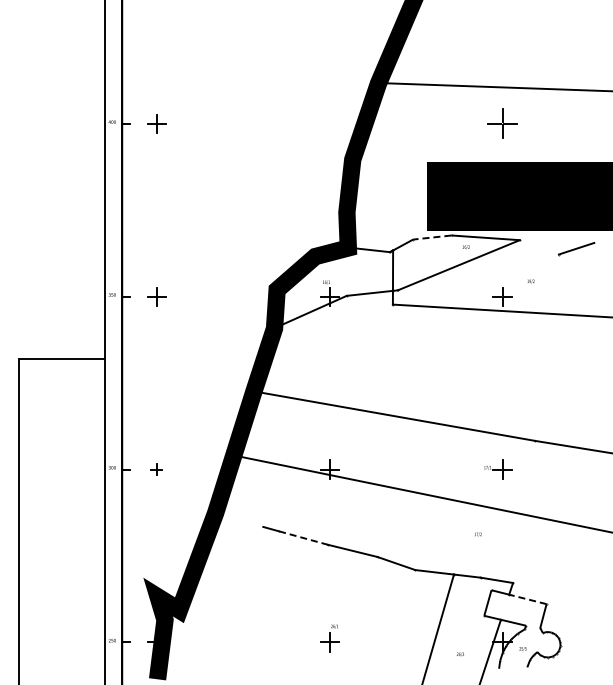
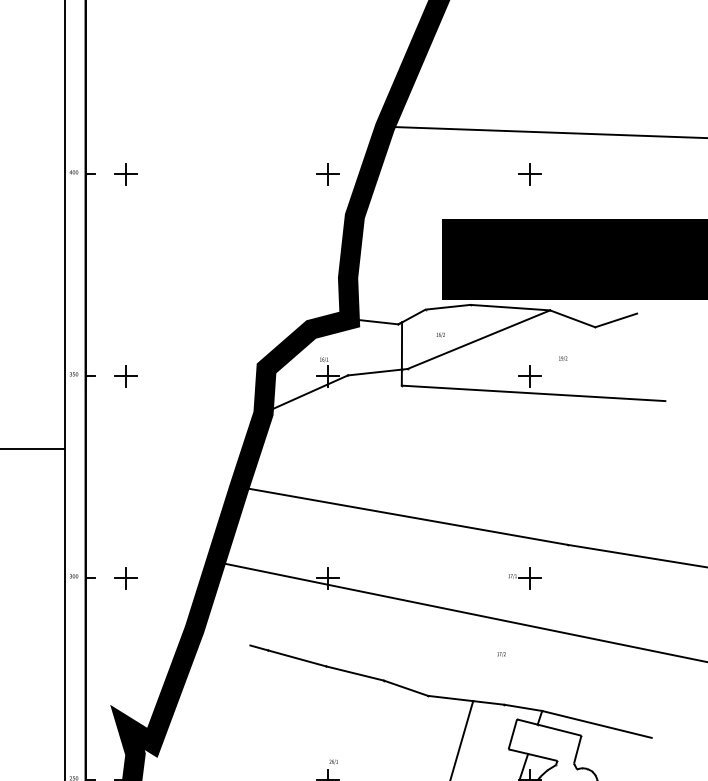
part: (329, 123) -> (327, 174), added
part: (502, 123) -> (529, 174), size x0.62
line: (432, 237) -> (448, 307), dashed -> solid
text: (465, 247) -> (439, 335), moved
line: (539, 247) -> (573, 318), added
part: (156, 469) -> (125, 578), size x1.67
line: (303, 538) -> (297, 658), dashed -> solid
line: (559, 594) -> (596, 724), added
line: (527, 599) -> (559, 730), dashed -> solid

